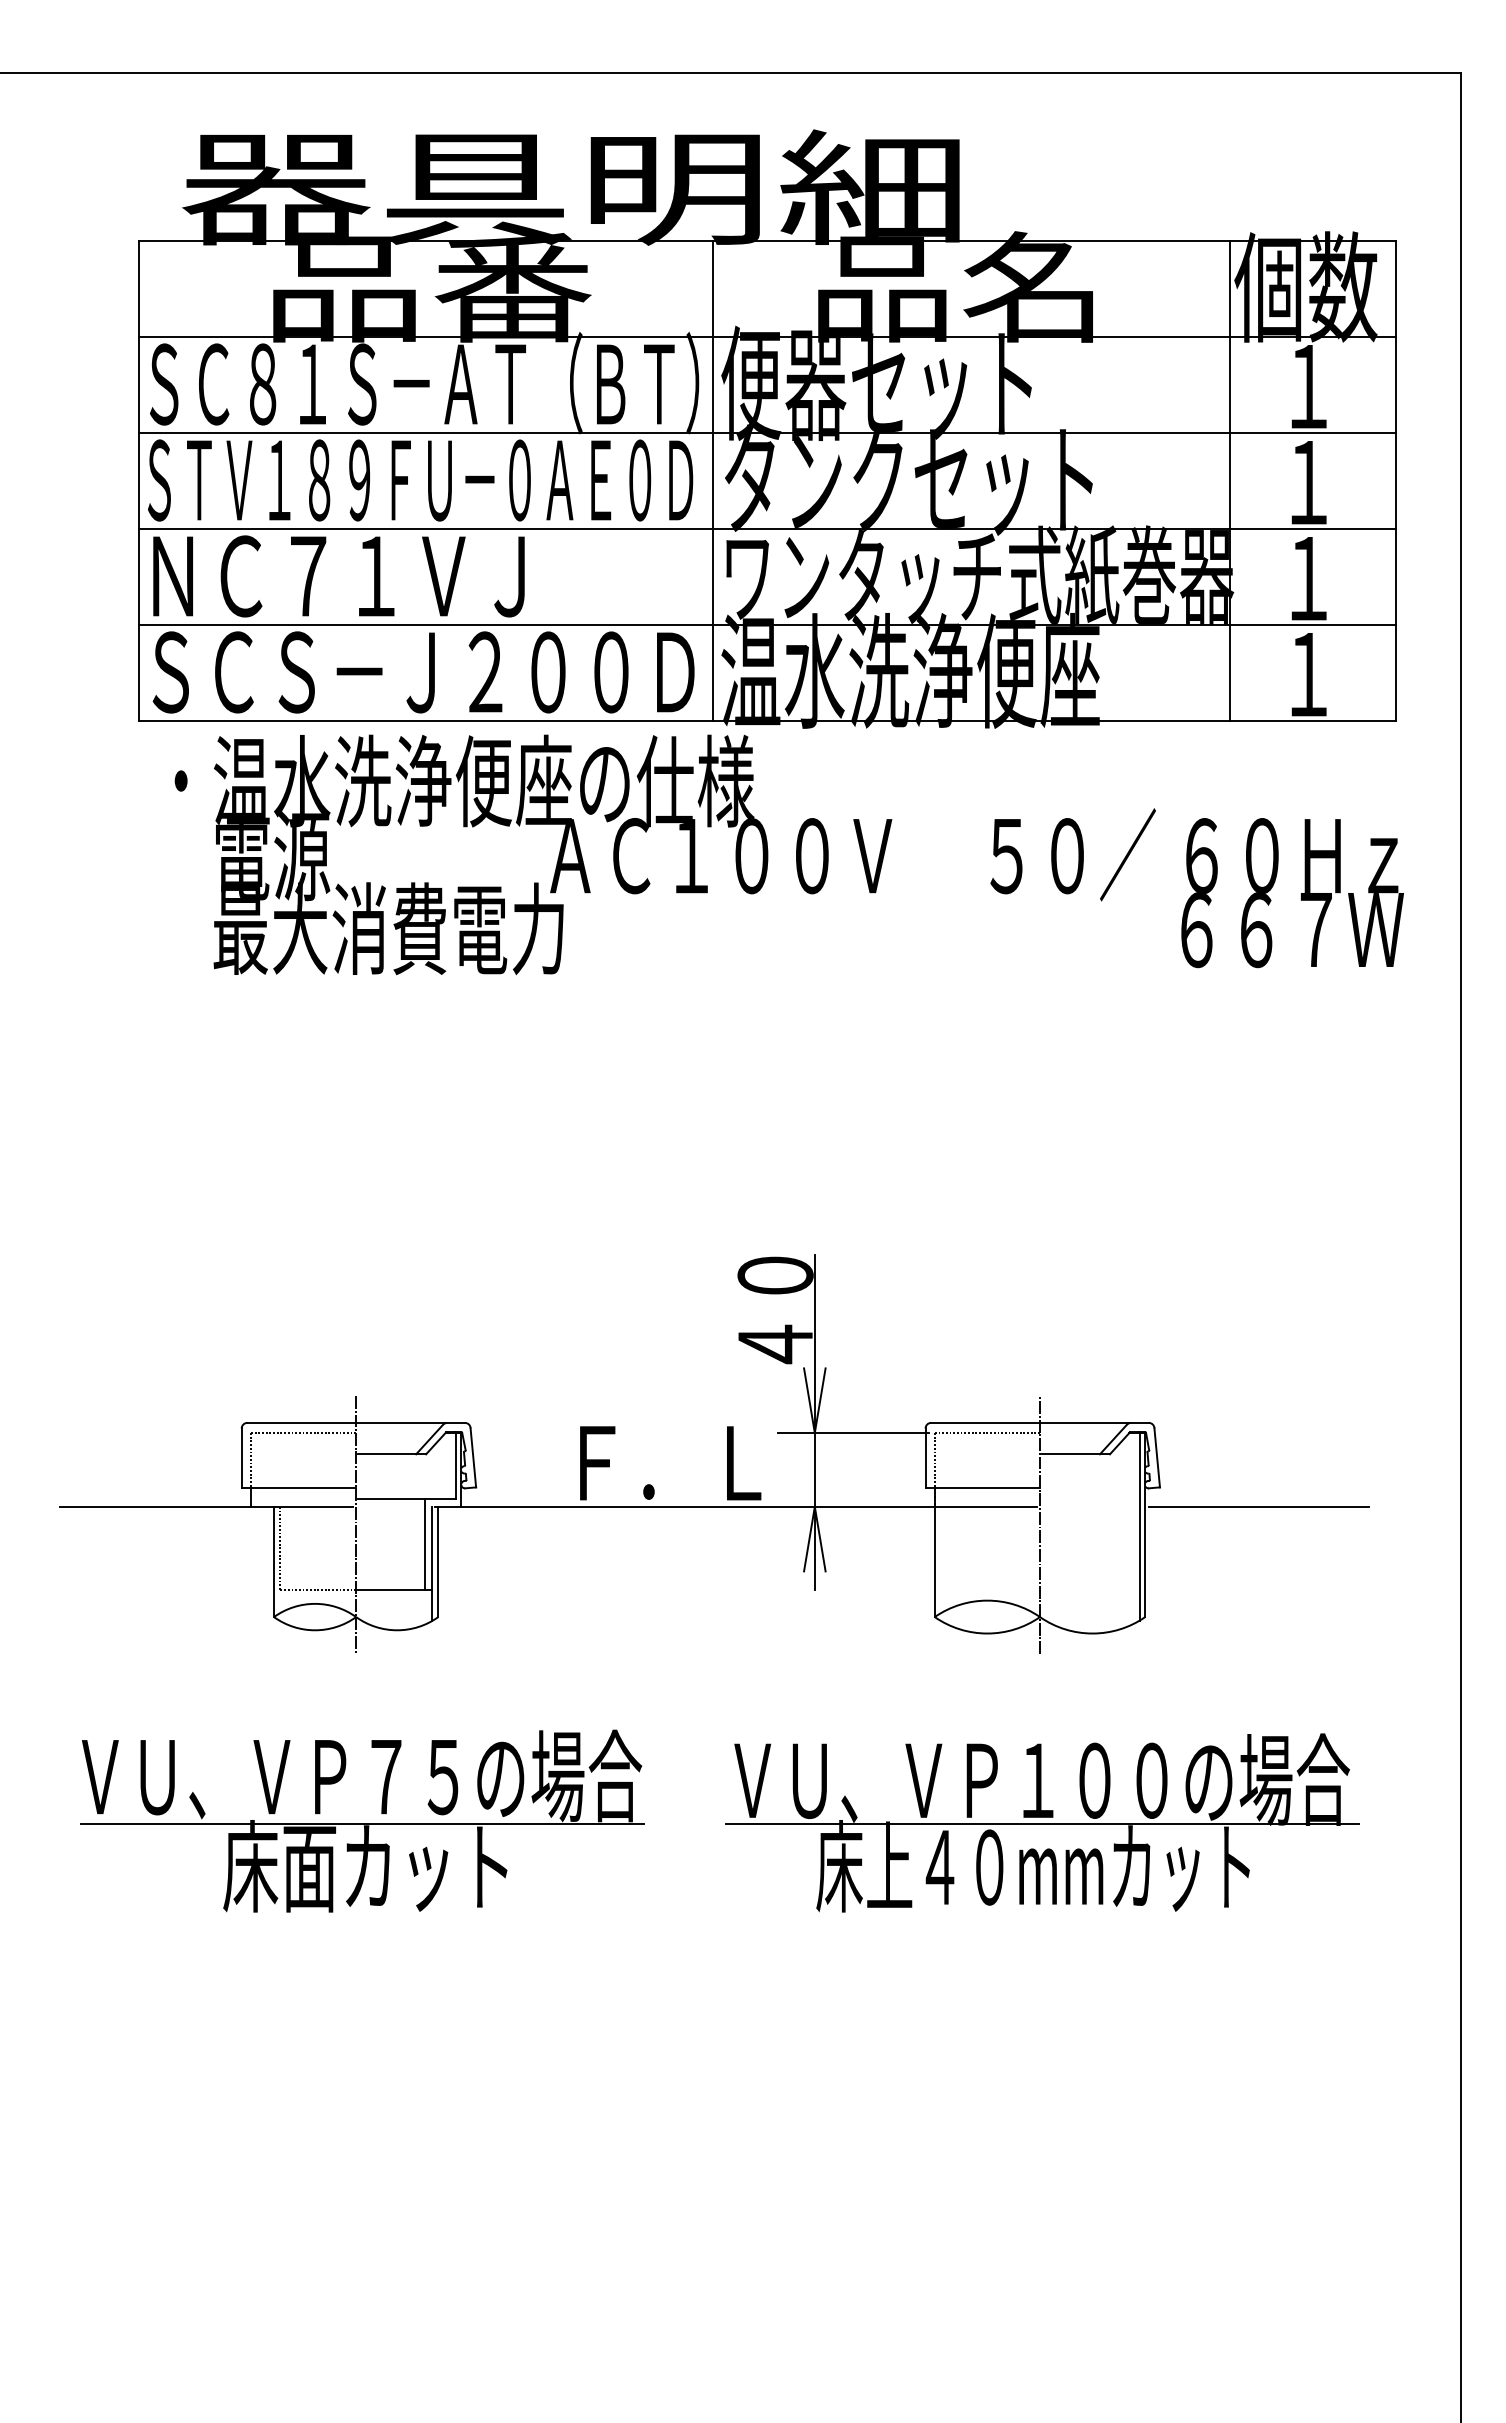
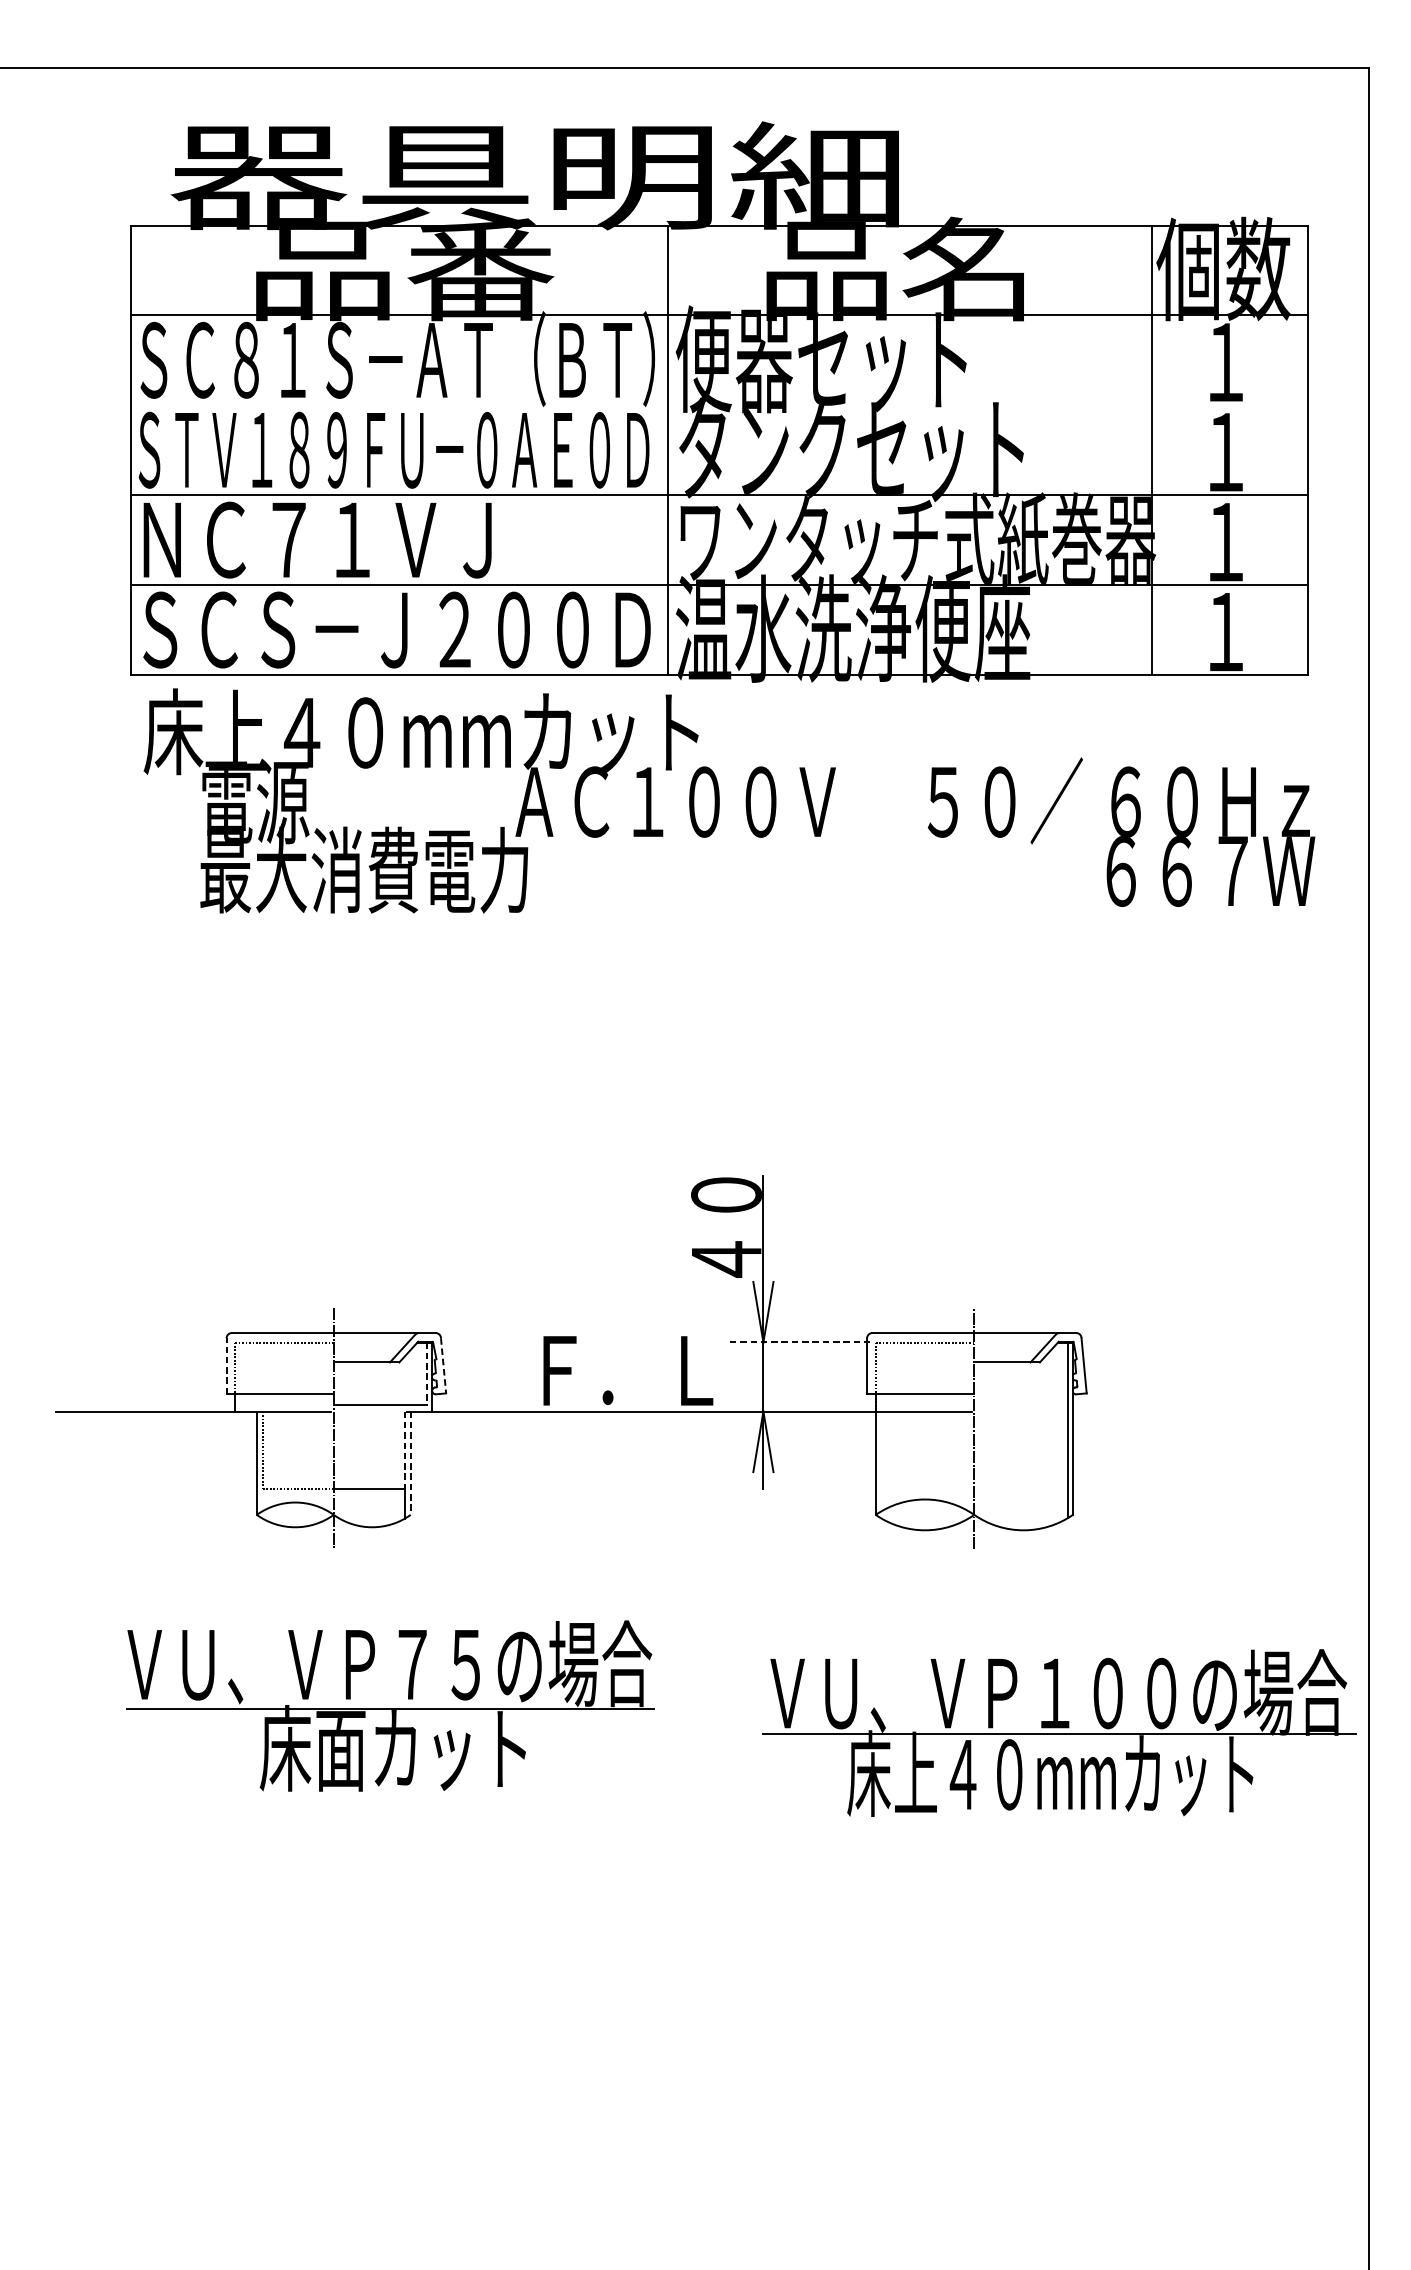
line: (767, 432) -> (719, 405), removed
text: (453, 780) -> (424, 731), ・温水洗浄便座の仕様 -> 床上４０mmカット
line: (853, 1432) -> (799, 1342), solid -> dashed
line: (473, 1457) -> (443, 1365), solid -> dashed
line: (241, 1458) -> (226, 1366), solid -> dashed
line: (455, 1466) -> (426, 1373), solid -> dashed
line: (1258, 1506) -> (1179, 1411), removed
line: (425, 1544) -> (398, 1446), removed
line: (431, 1548) -> (404, 1450), solid -> dashed
line: (438, 1562) -> (410, 1463), solid -> dashed
part: (362, 1820) -> (390, 1705), moved
part: (1042, 1822) -> (1059, 1732), moved

